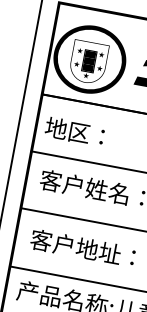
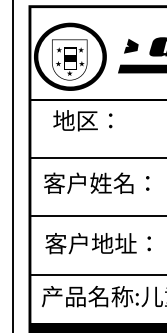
fill: (89, 54) -> (69, 51), removed
fill: (87, 67) -> (69, 65), removed
text: (74, 131) -> (82, 120), moved

